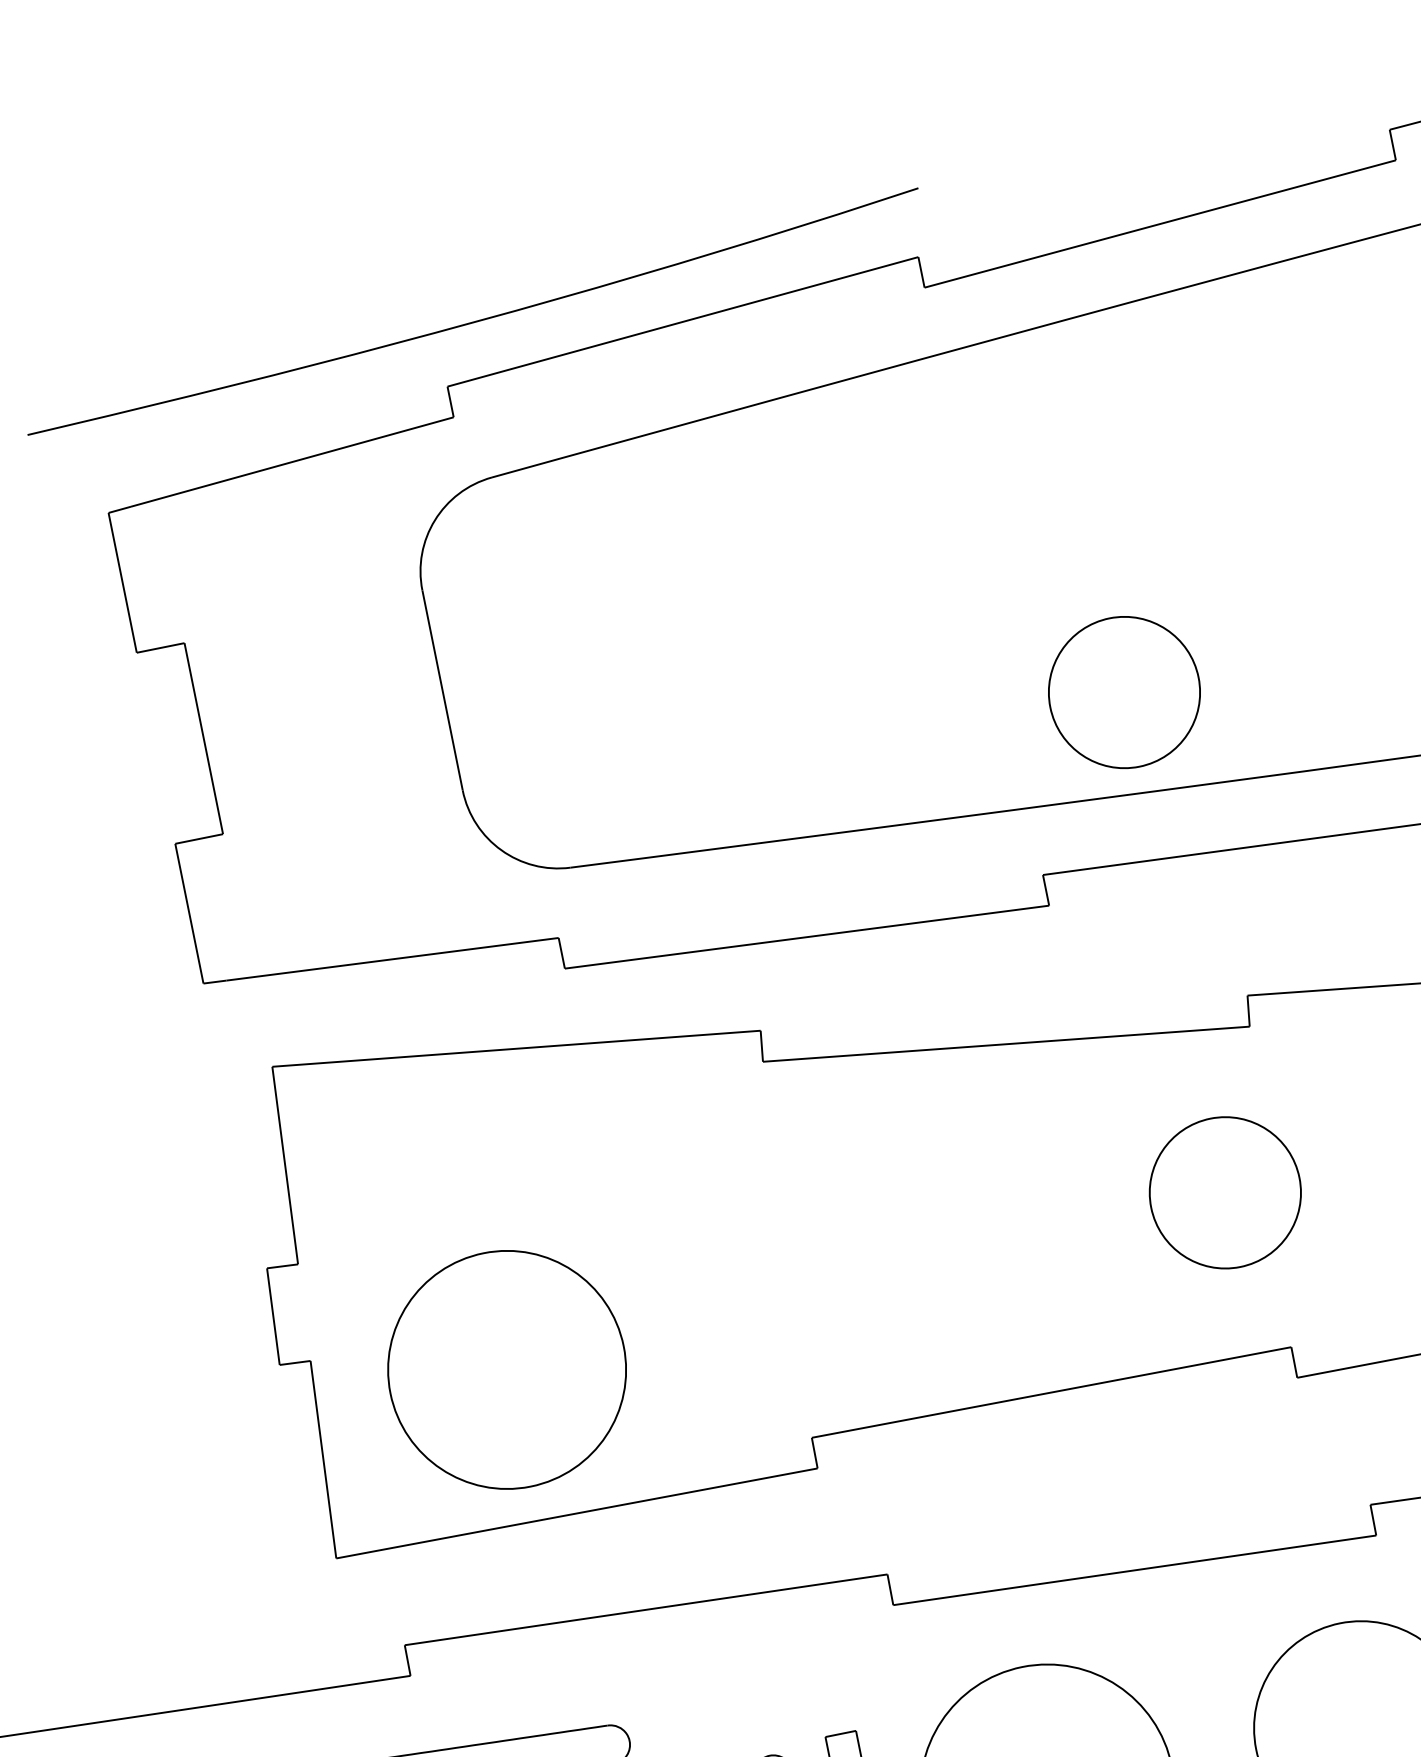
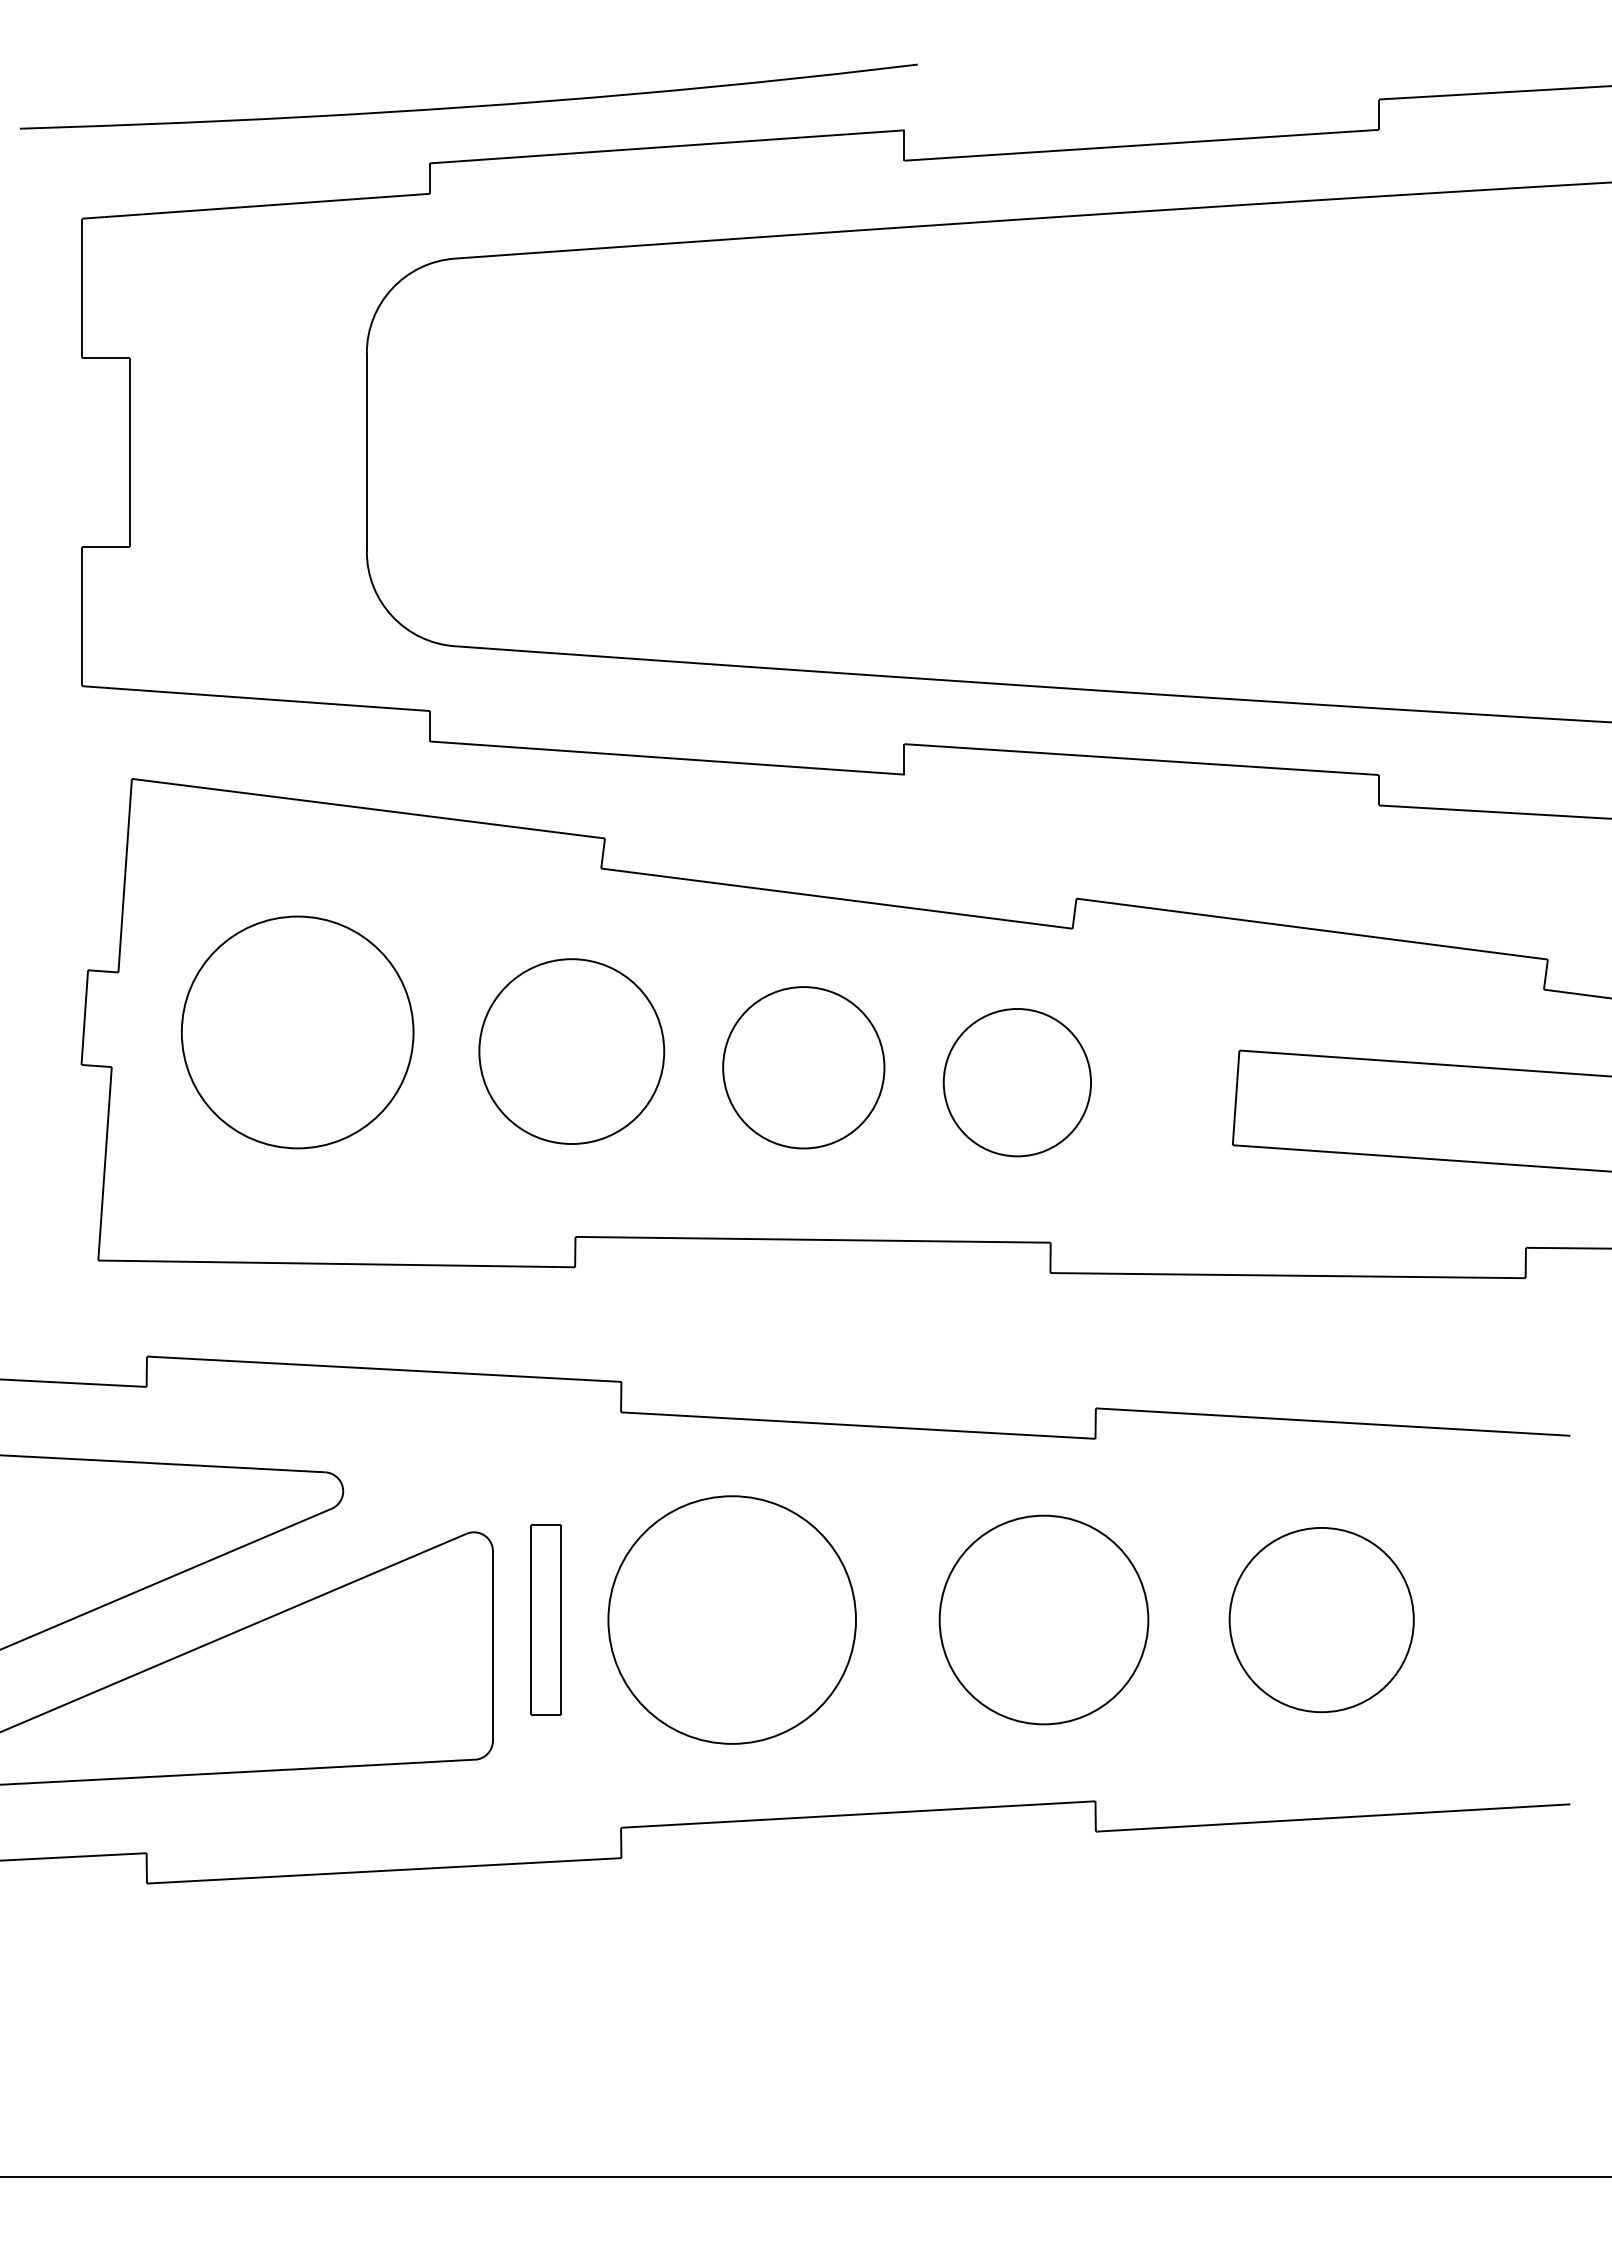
part: (1123, 692) -> (1016, 585), removed
part: (1006, 1220) -> (803, 1067), added
part: (770, 1251) -> (571, 1051), added
part: (506, 1369) -> (297, 1032), moved

